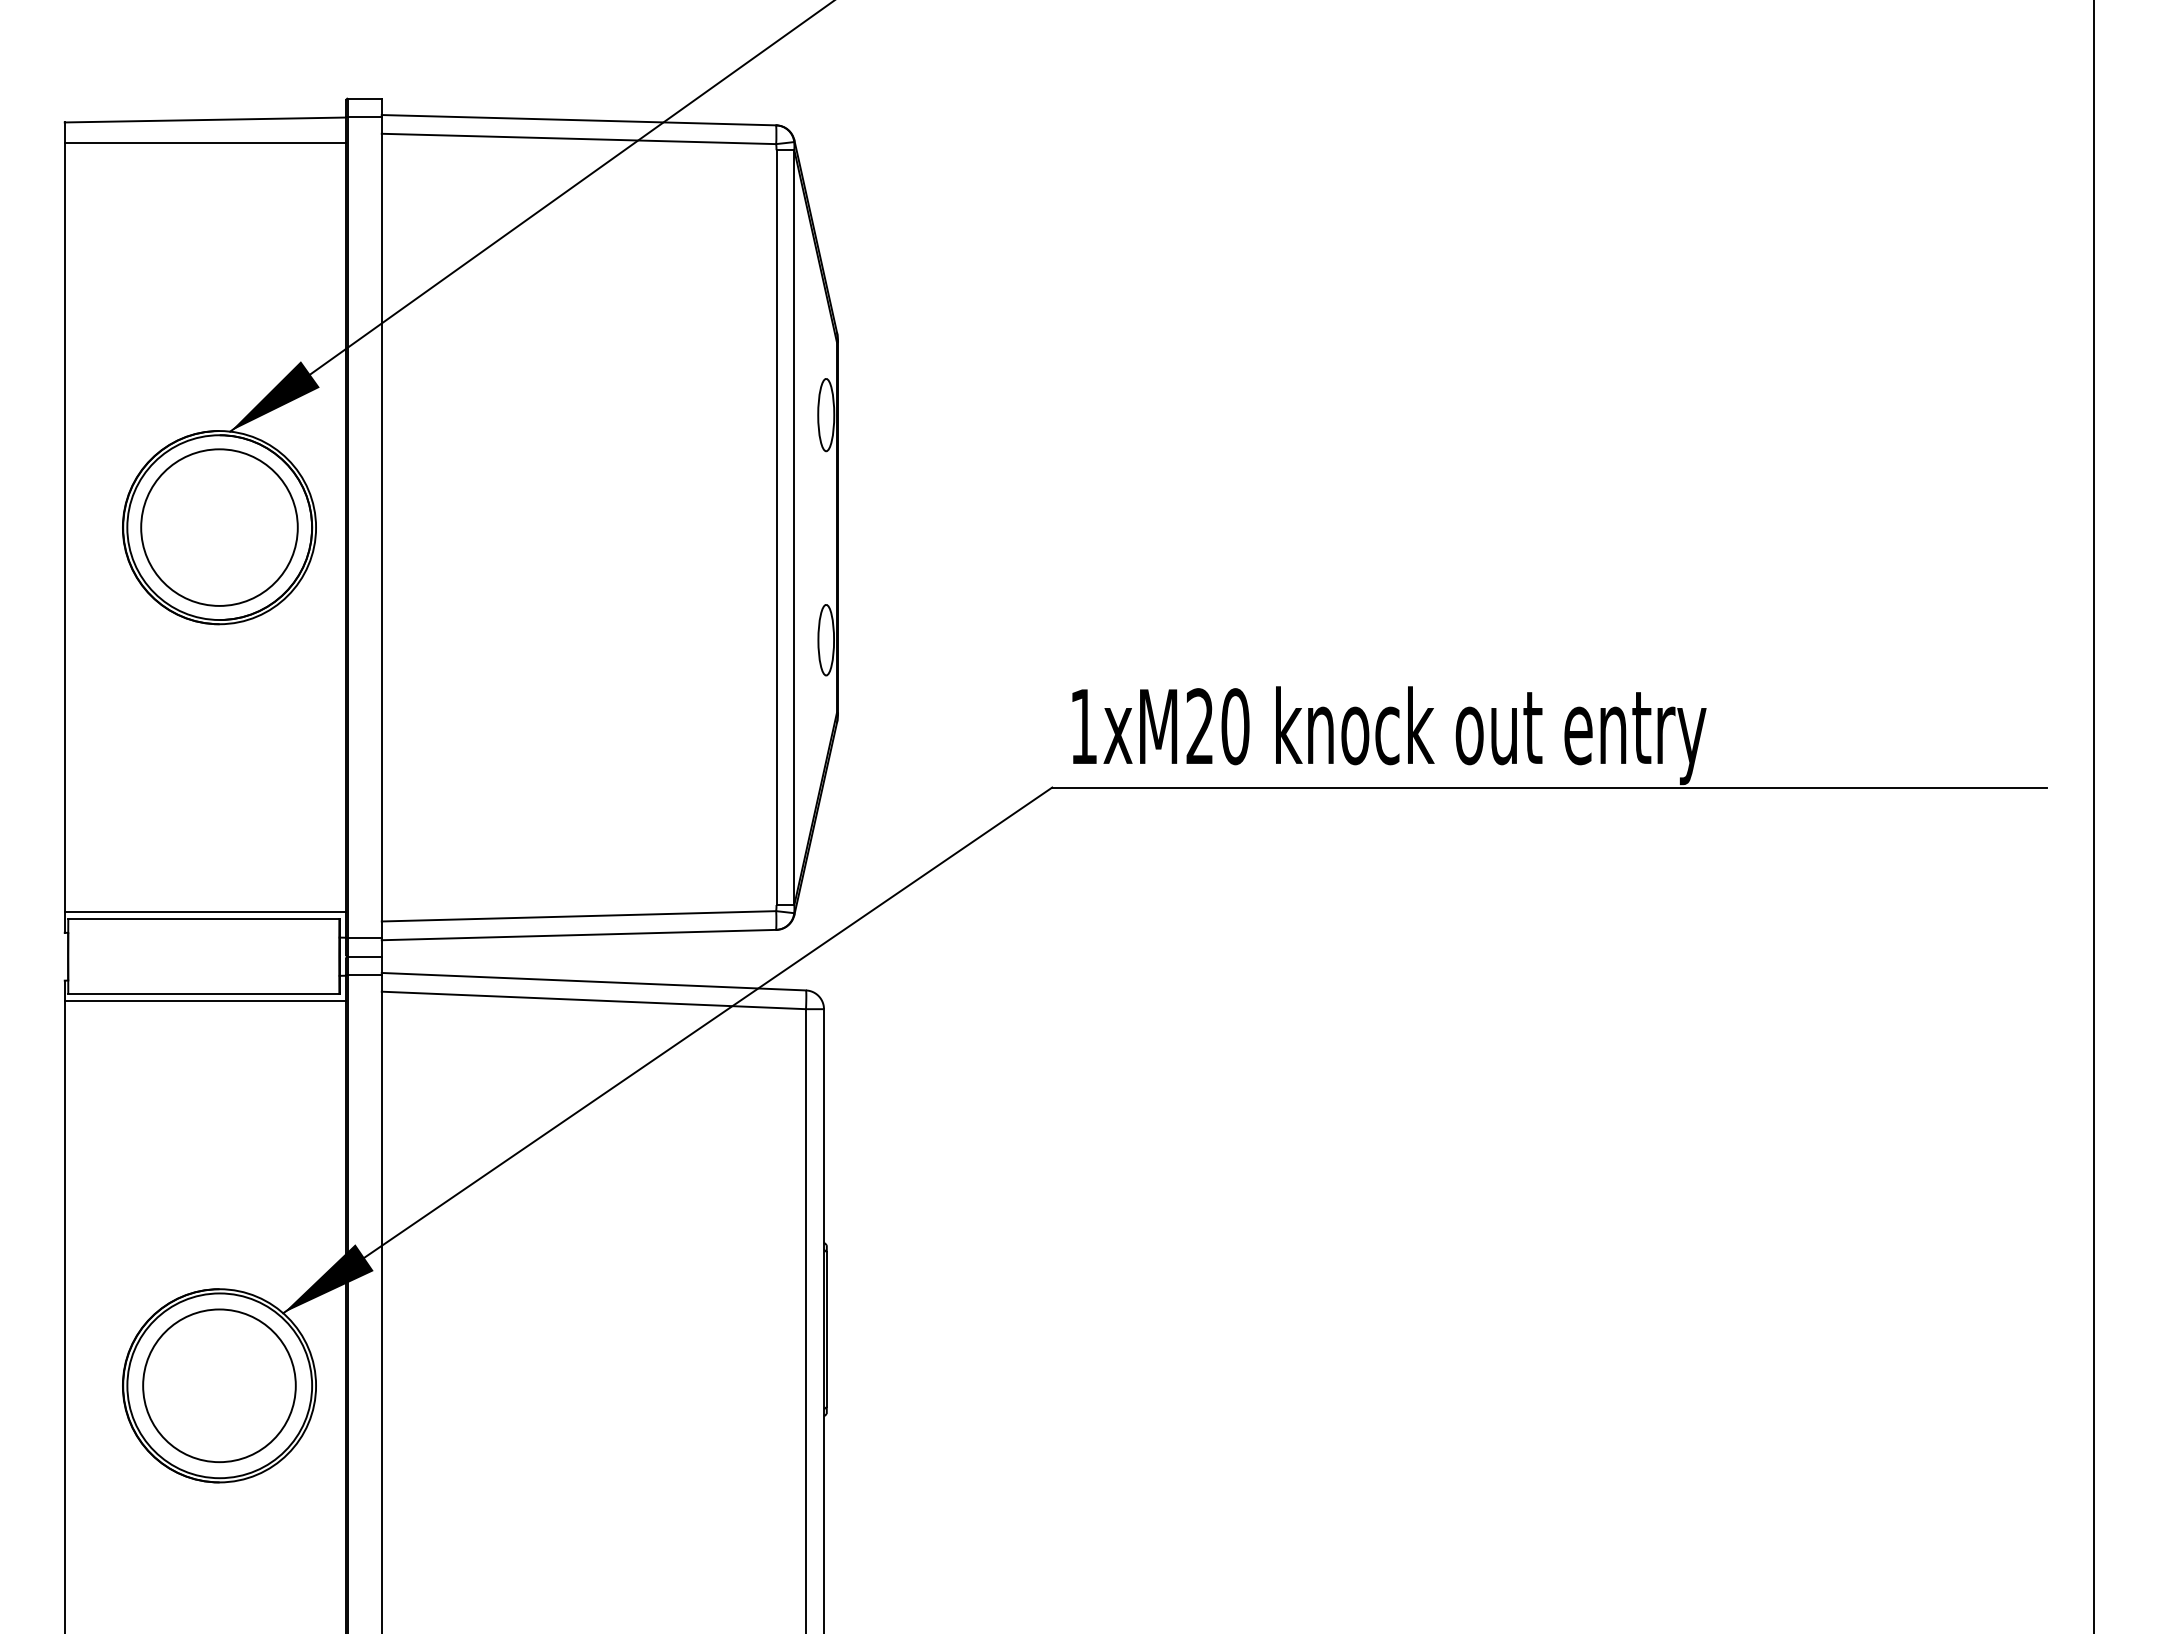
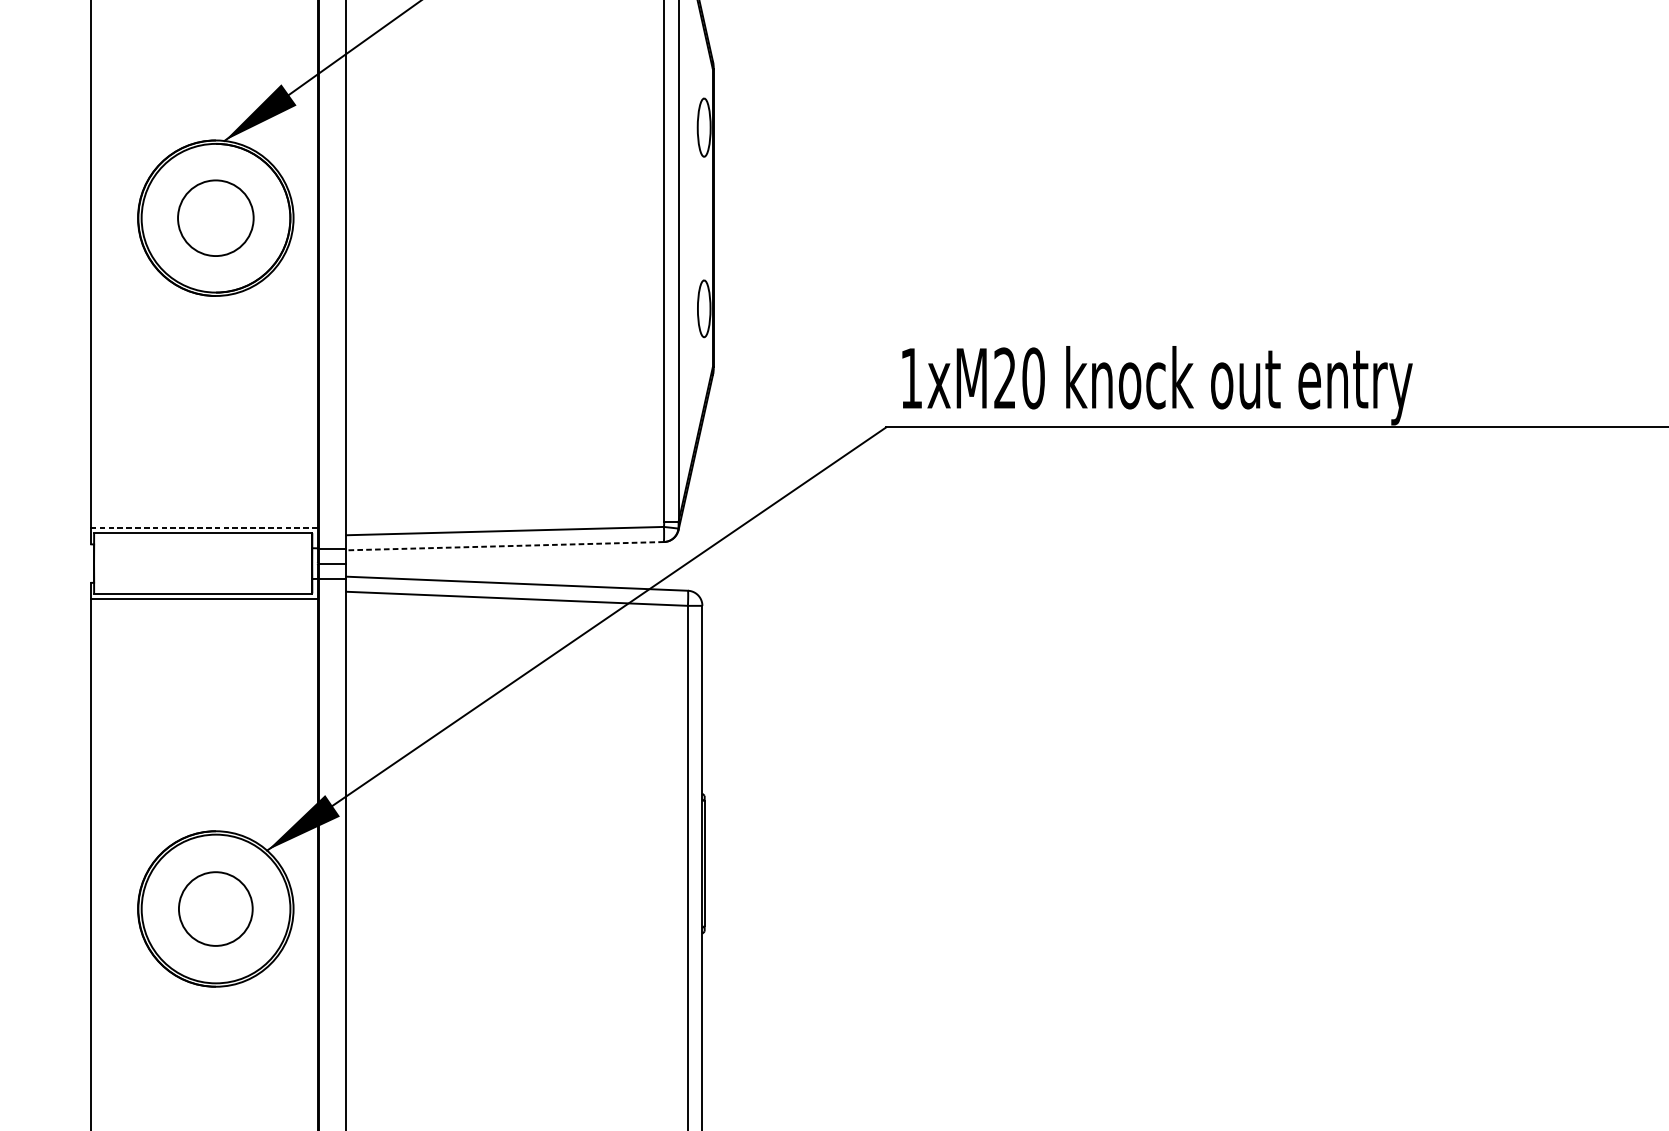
circle: (219, 527) -> (215, 218), size x0.6
line: (205, 912) -> (204, 528), solid -> dashed
line: (578, 935) -> (504, 546), solid -> dashed
circle: (219, 1385) -> (215, 908), size x0.6

